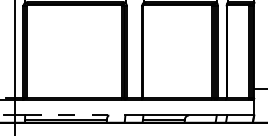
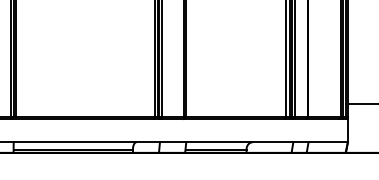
line: (75, 115) -> (87, 142), dashed -> solid

